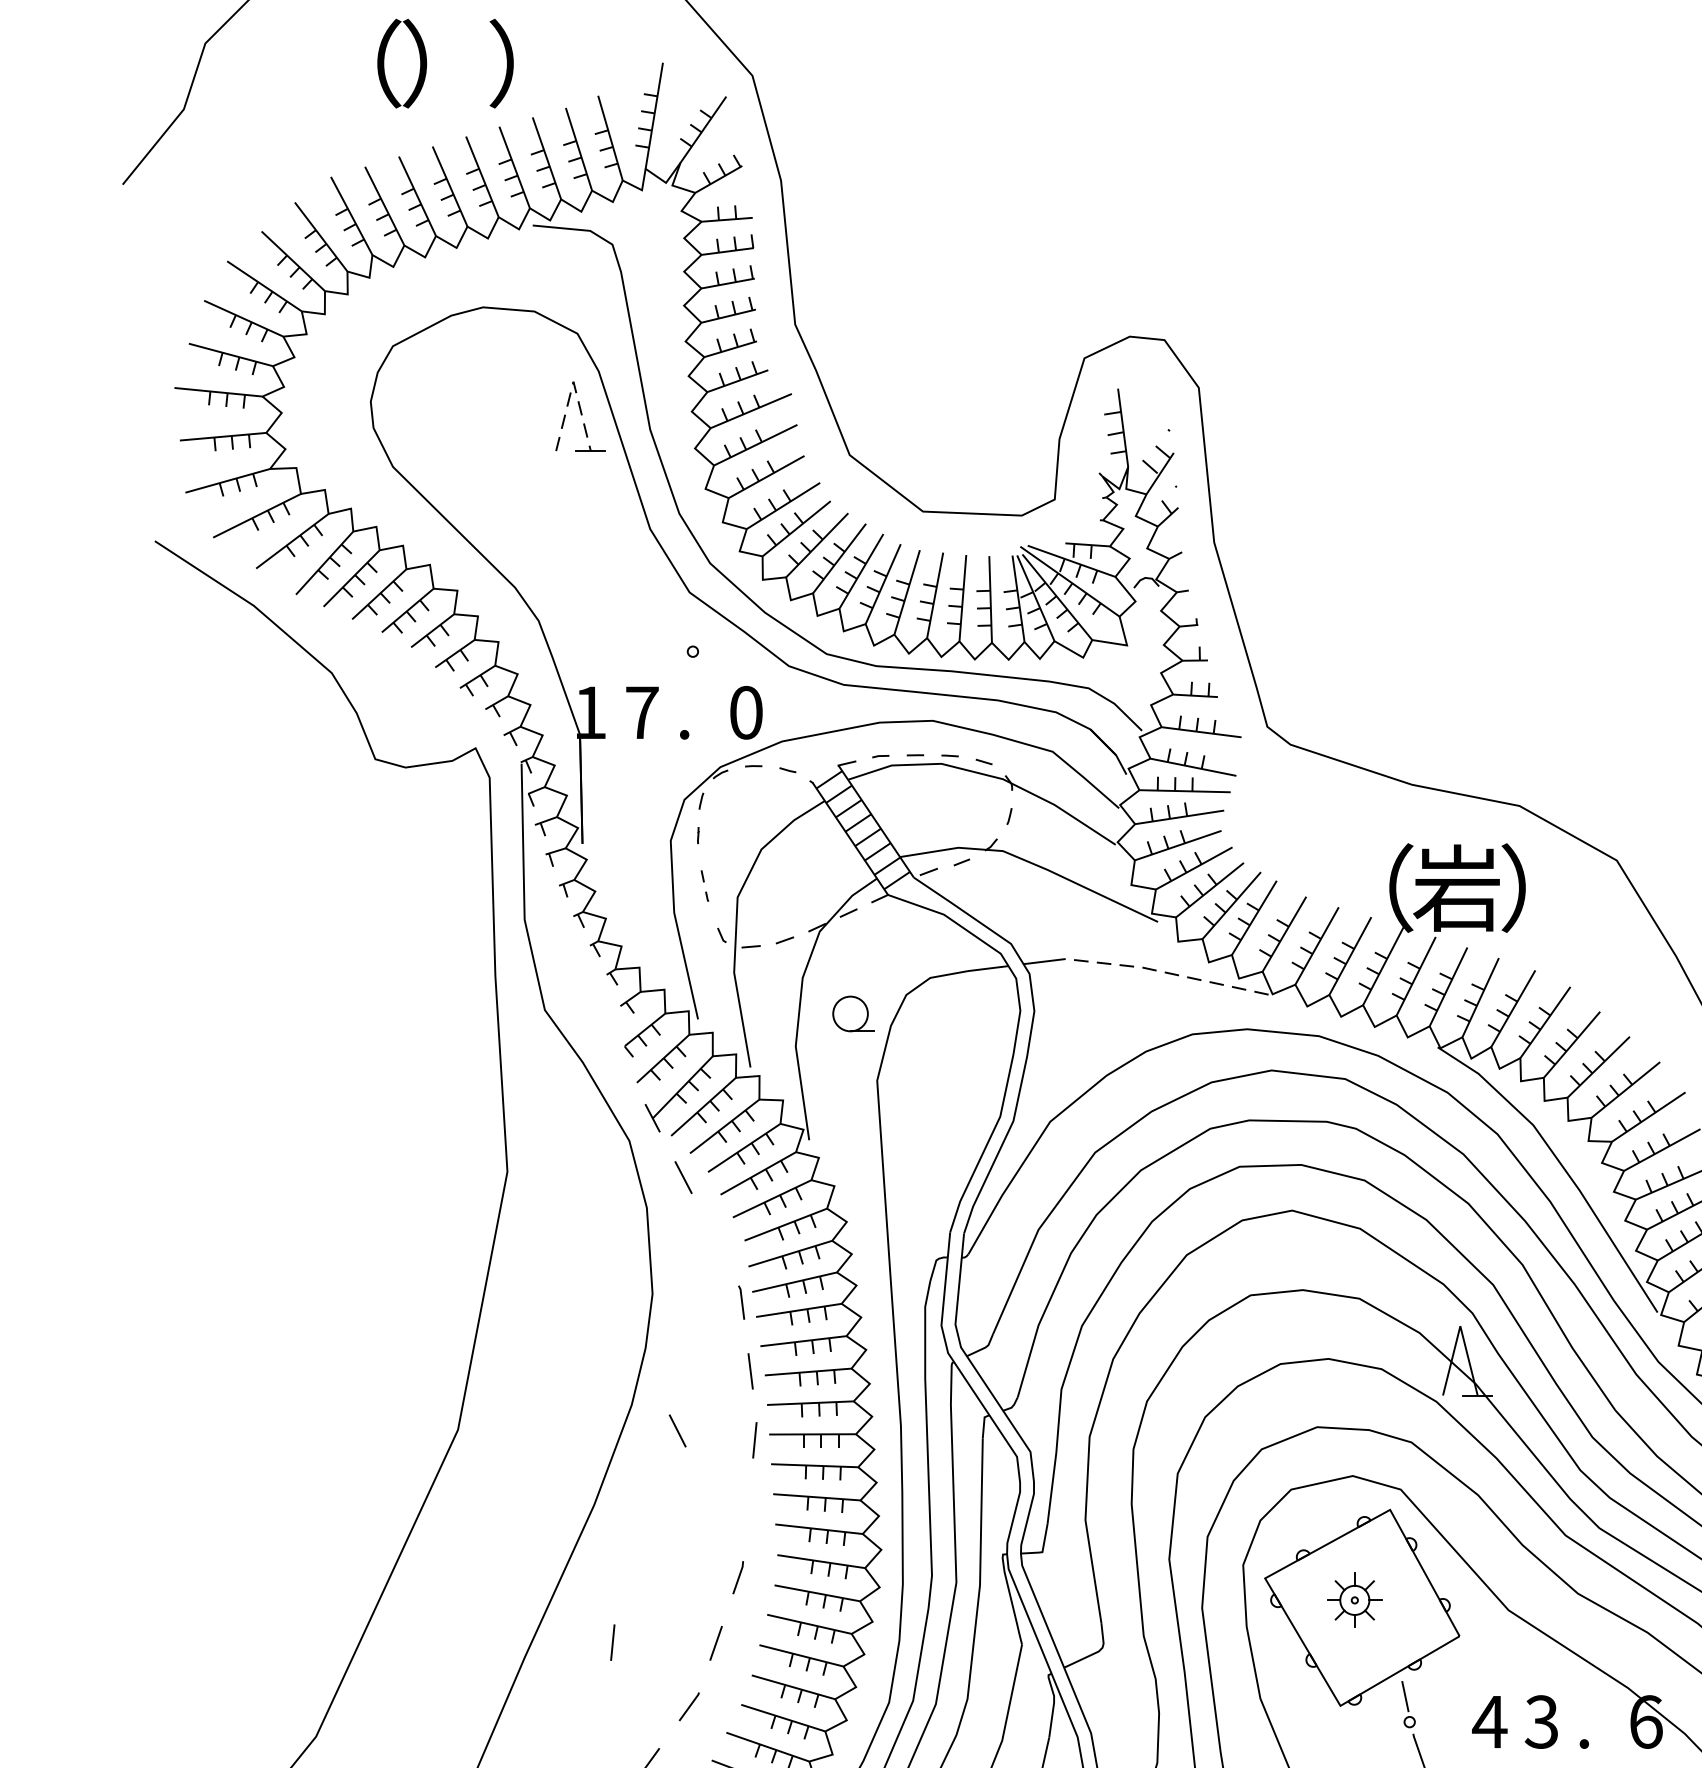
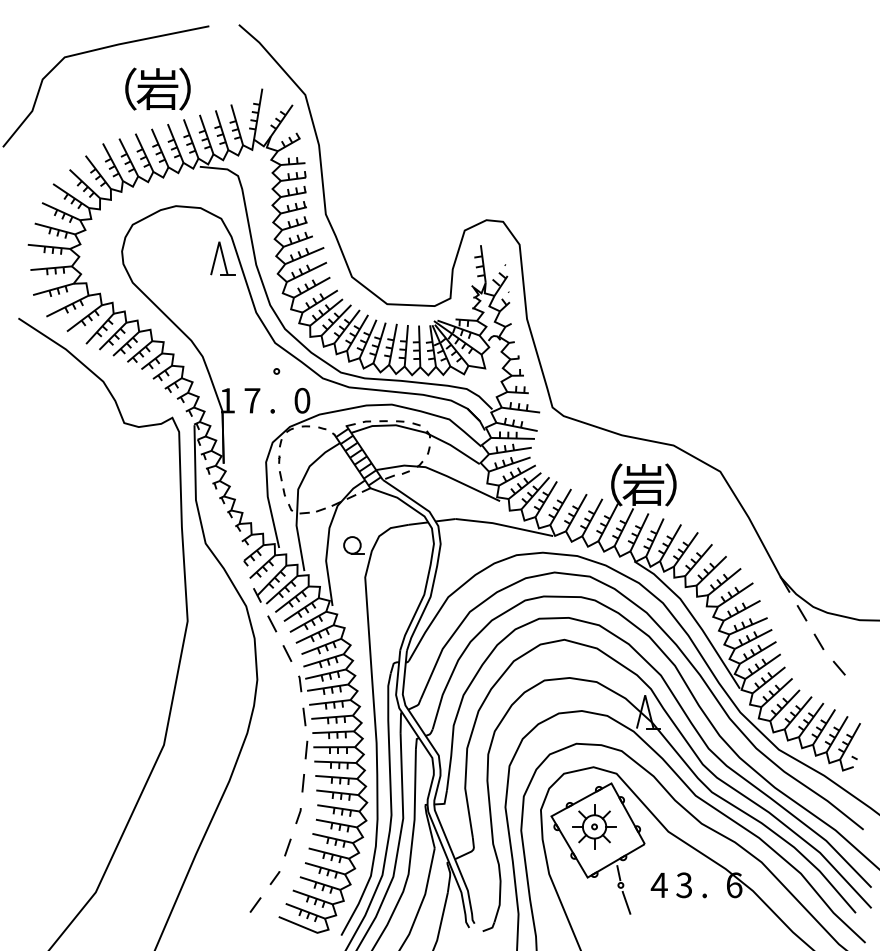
text: (444, 62) -> (157, 88), ） -> 岩
line: (573, 381) -> (219, 241), dashed -> solid
part: (704, 885) -> (282, 483), size x1.67
line: (1165, 972) -> (503, 525), dashed -> solid
line: (677, 1430) -> (287, 653), moved
part: (1354, 1599) -> (594, 826), size x1.67
line: (611, 1643) -> (302, 783), moved

